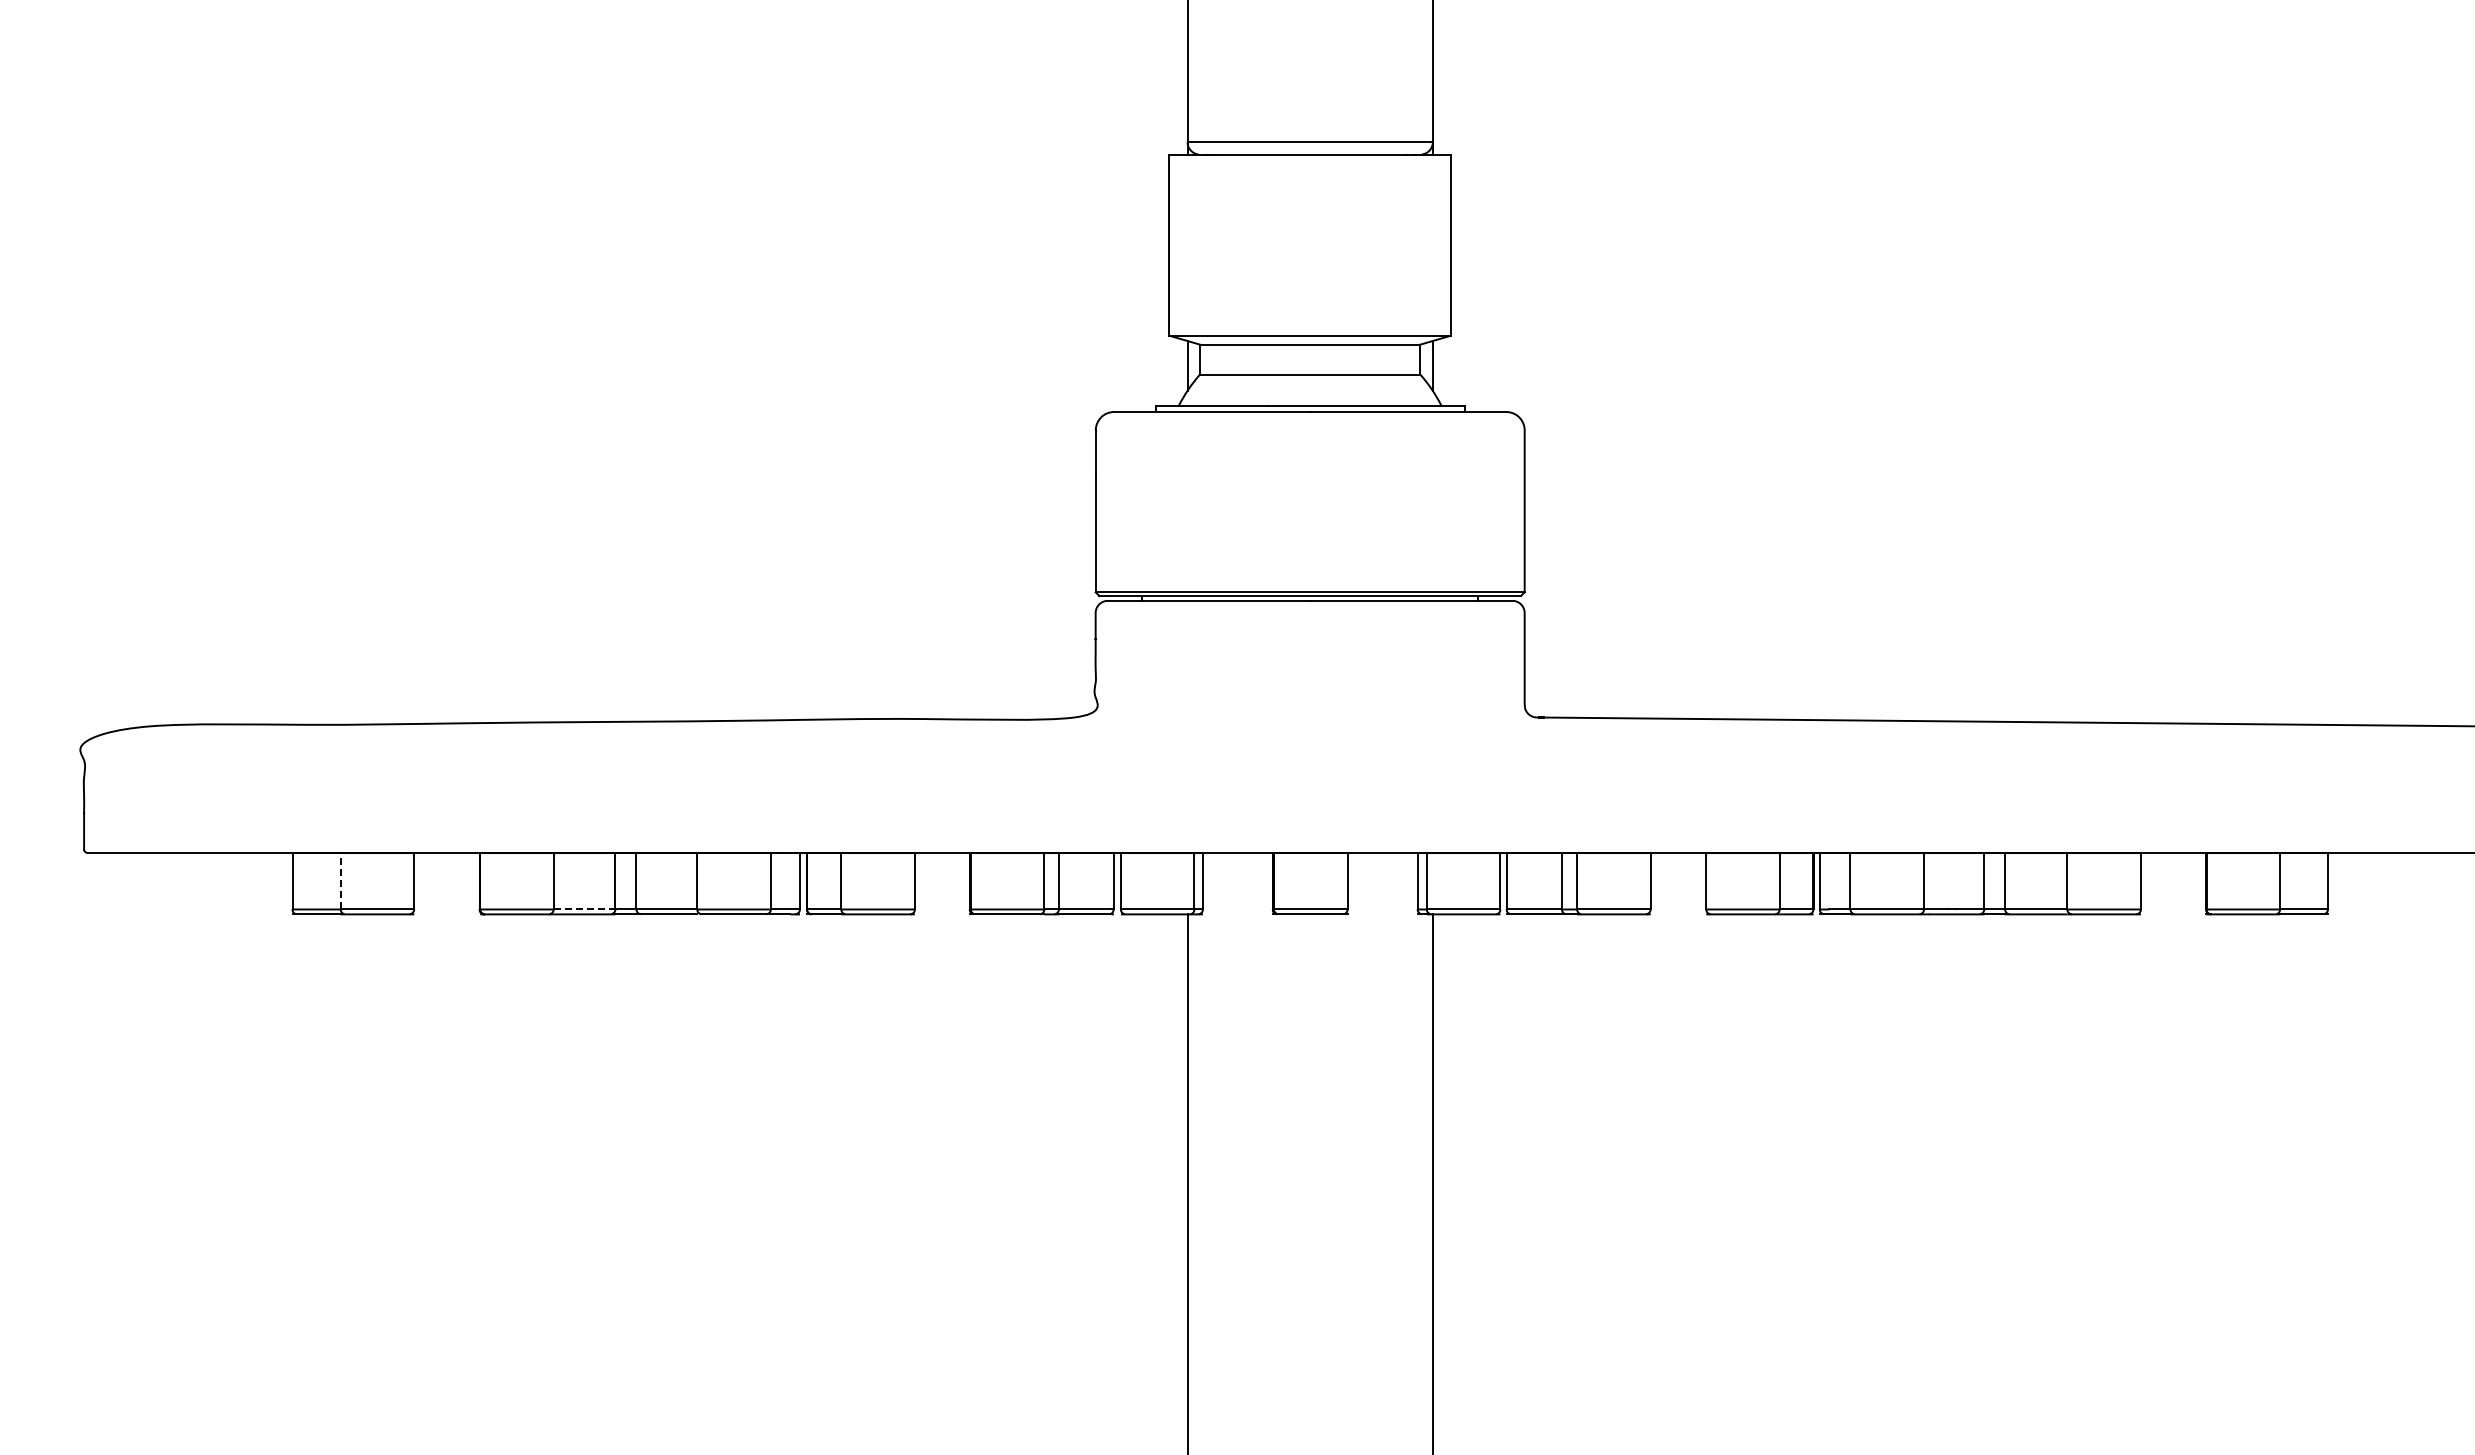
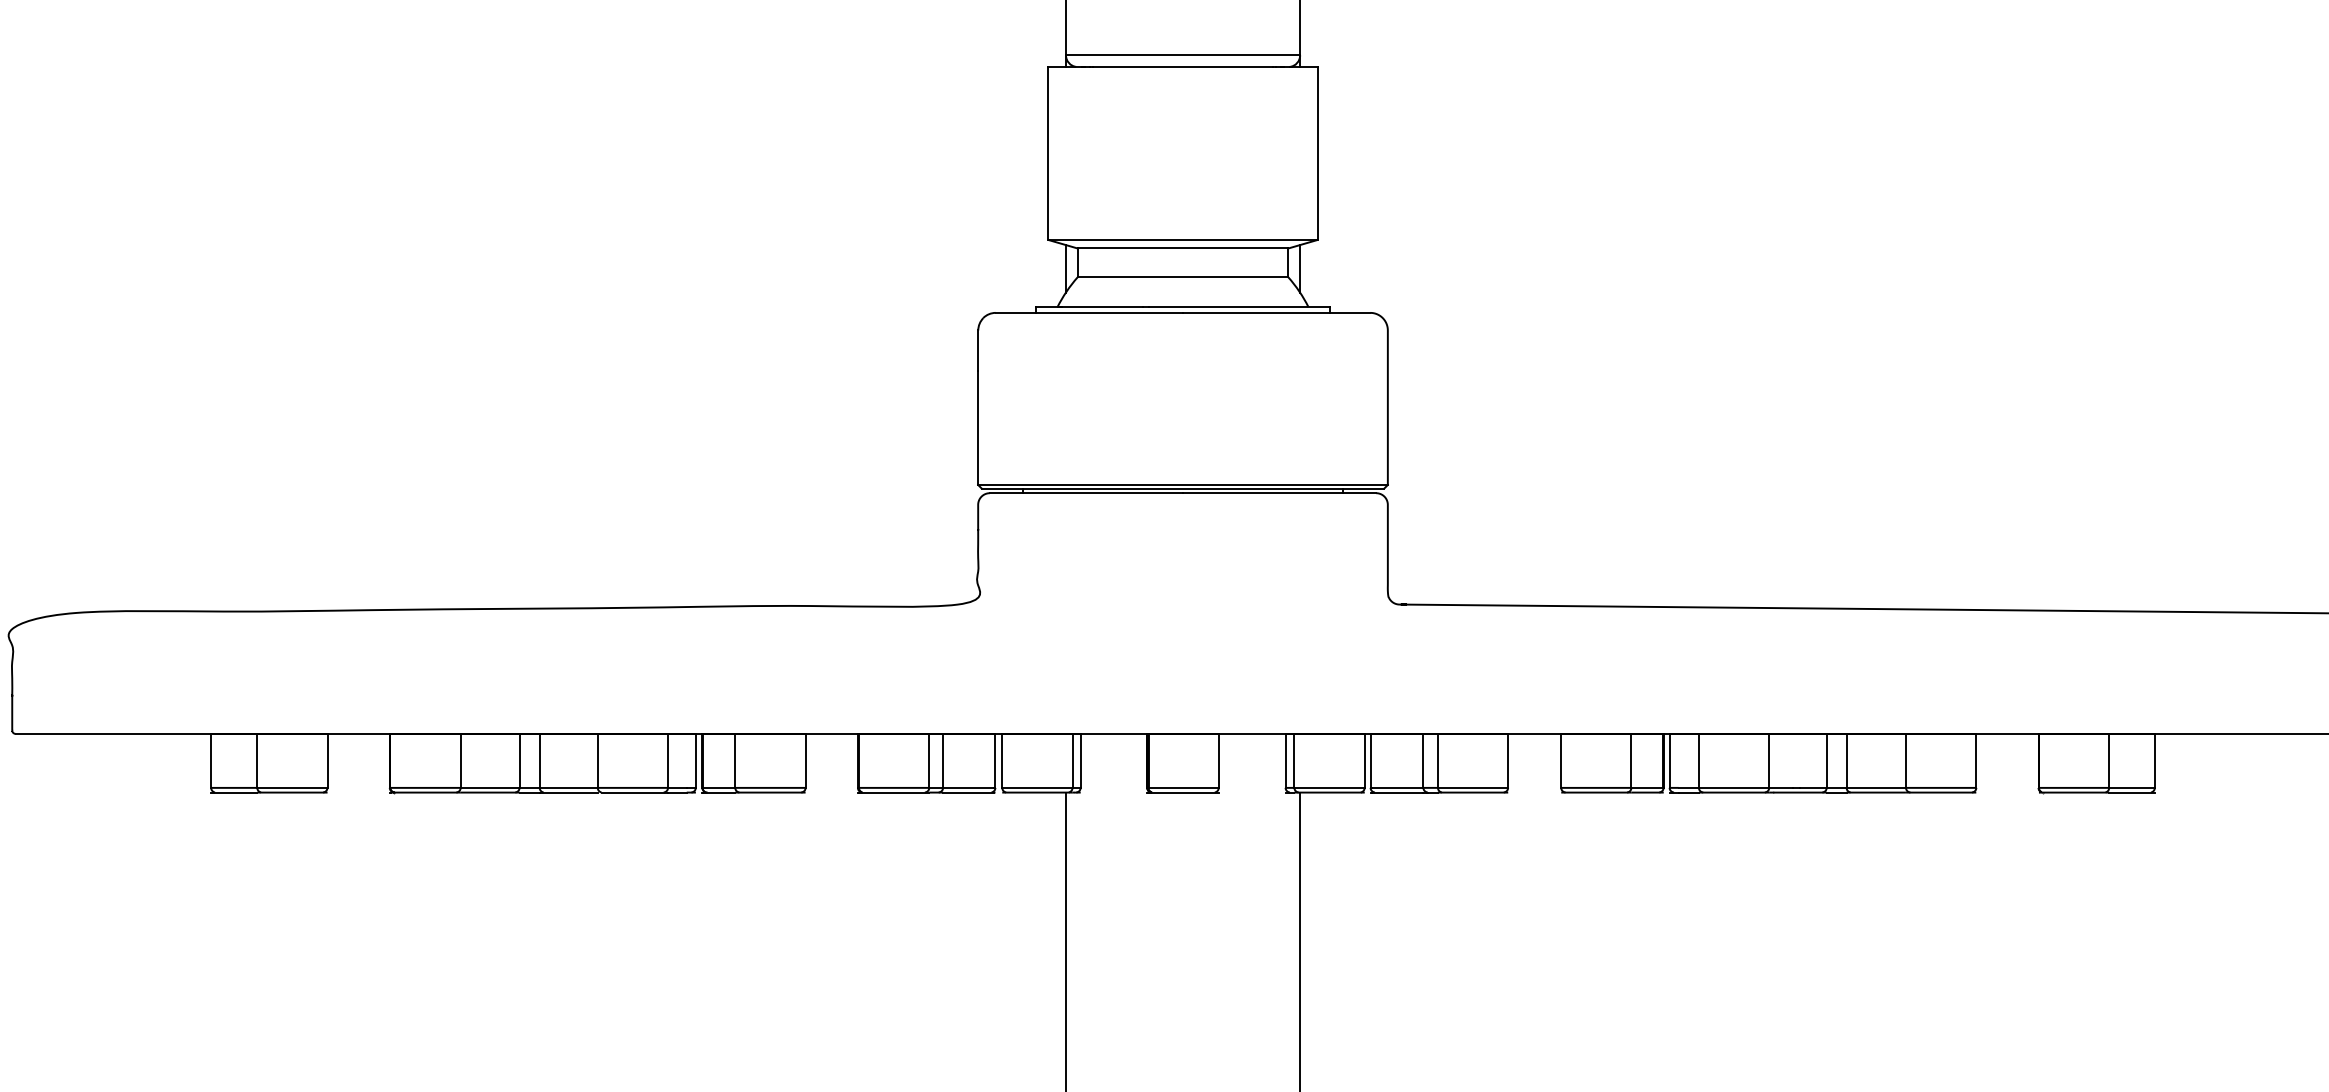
line: (340, 880) -> (257, 760), dashed -> solid
line: (584, 909) -> (490, 787), dashed -> solid

